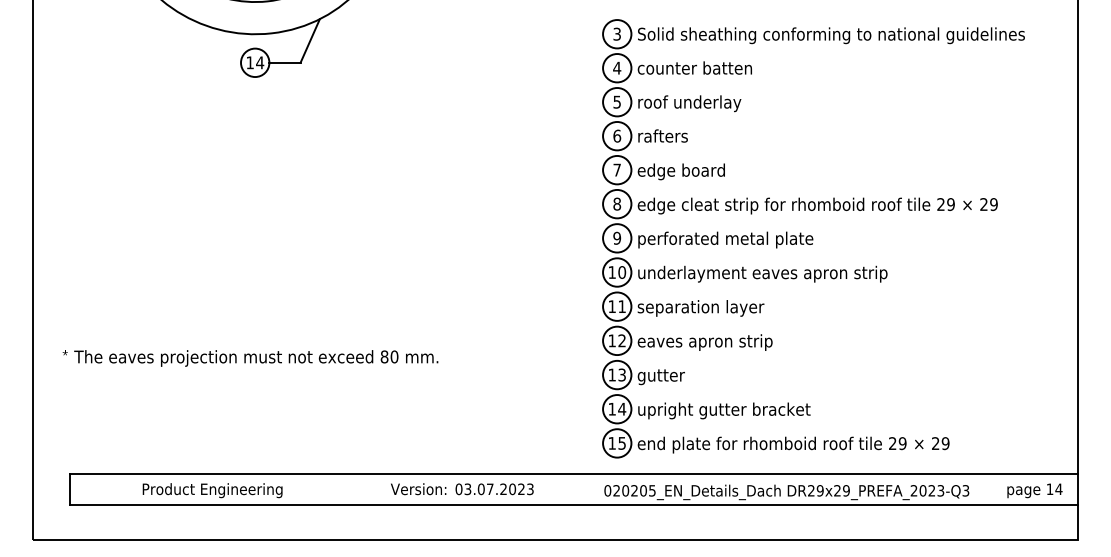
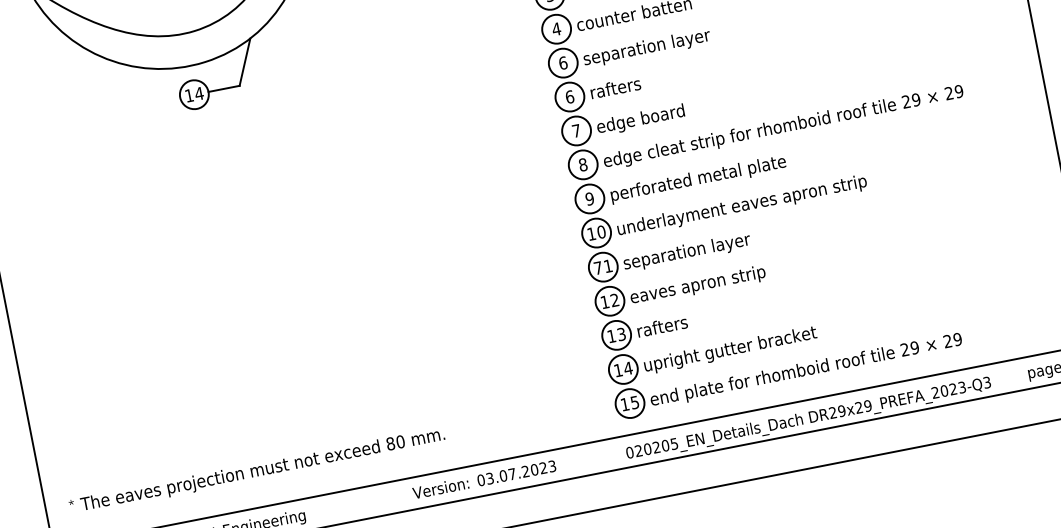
text: (617, 101) -> (563, 62), 5 -> 6
text: (700, 103) -> (646, 48), roof underlay -> separation layer
text: (611, 306) -> (597, 268), 11 -> 71
text: (250, 358) -> (257, 471), moved
text: (662, 376) -> (662, 327), gutter -> rafters

